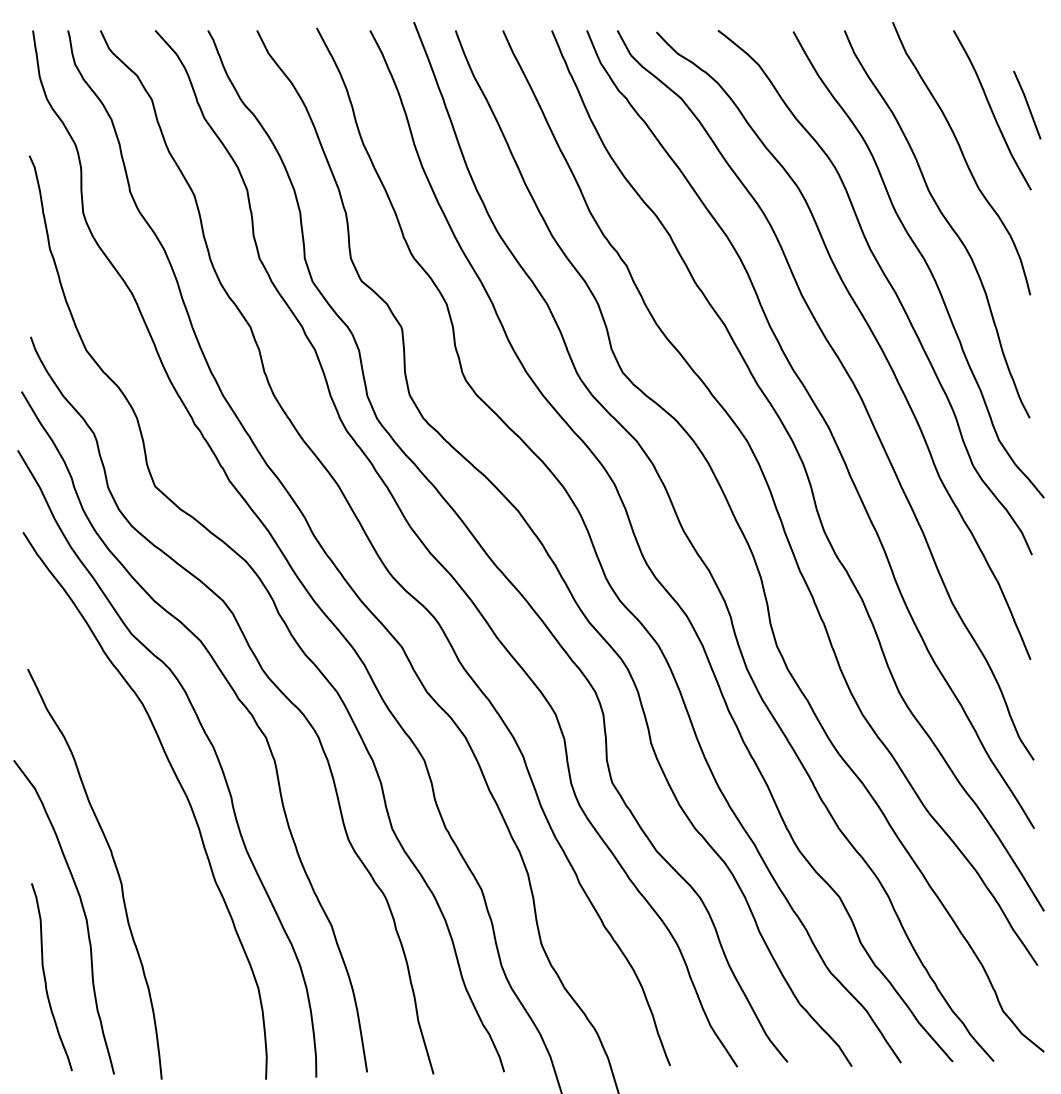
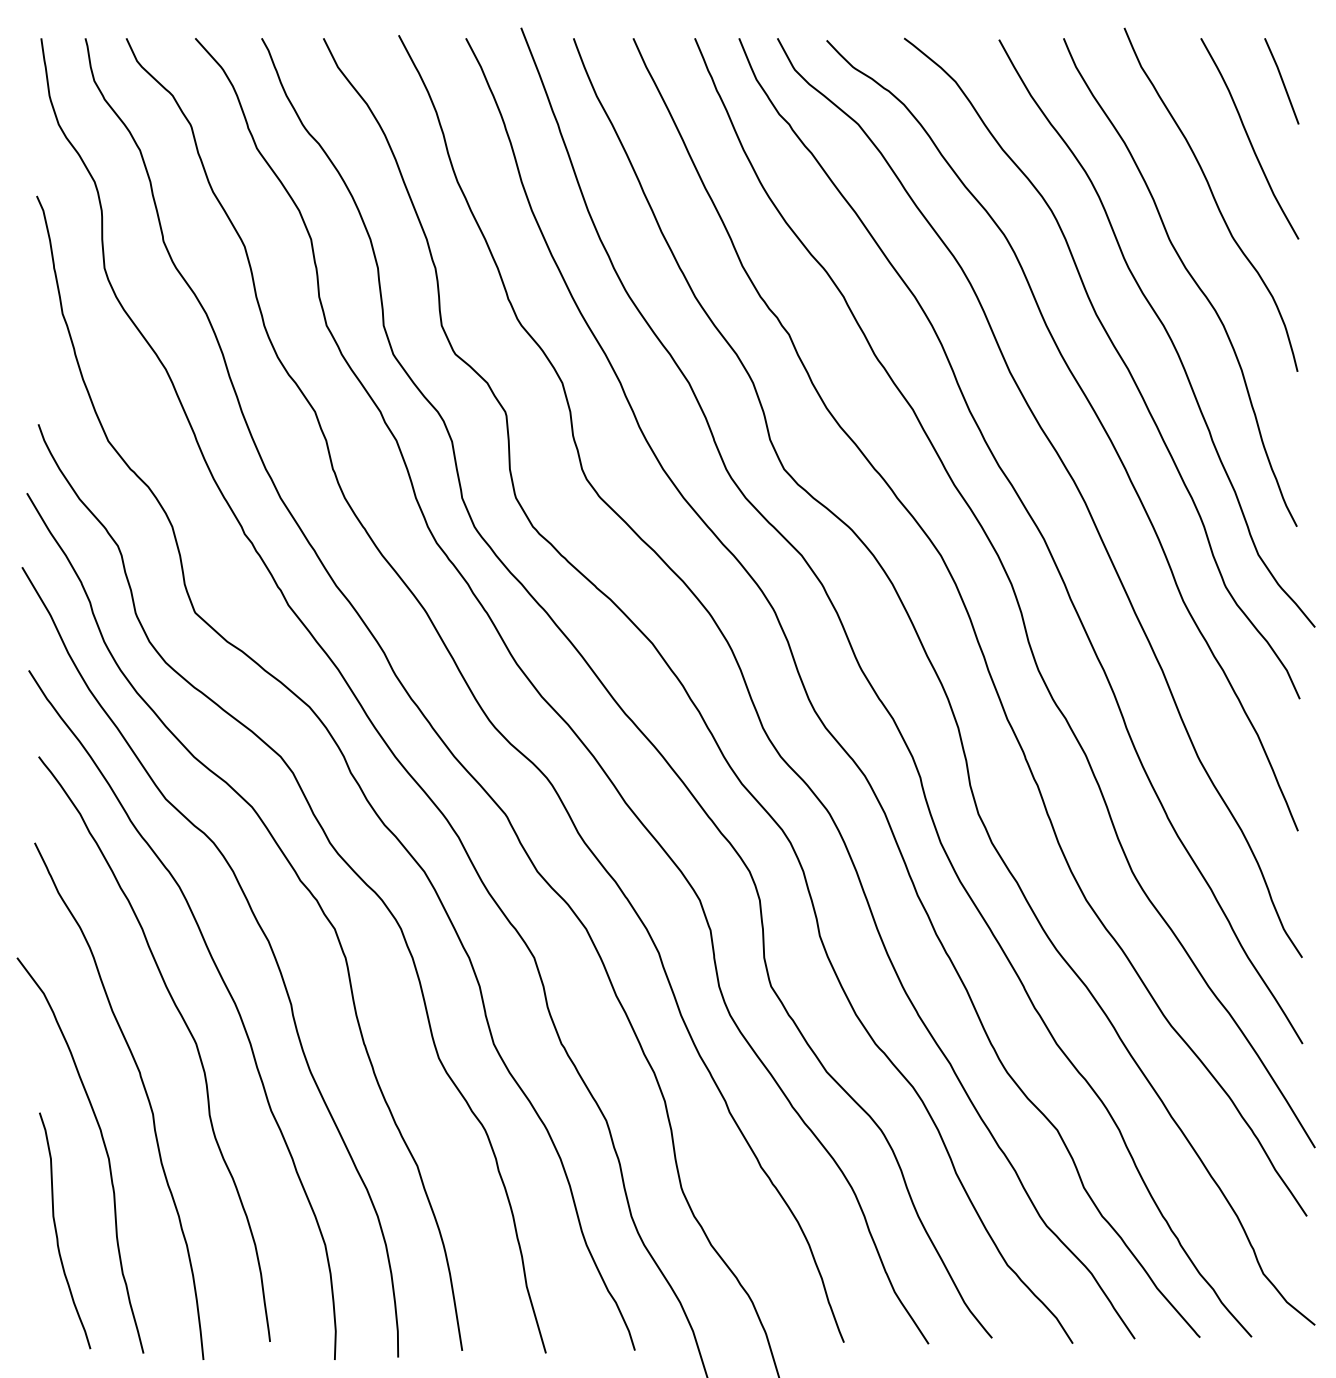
line: (1027, 105) -> (1281, 81), moved
curve: (149, 818) -> (188, 1031), added

